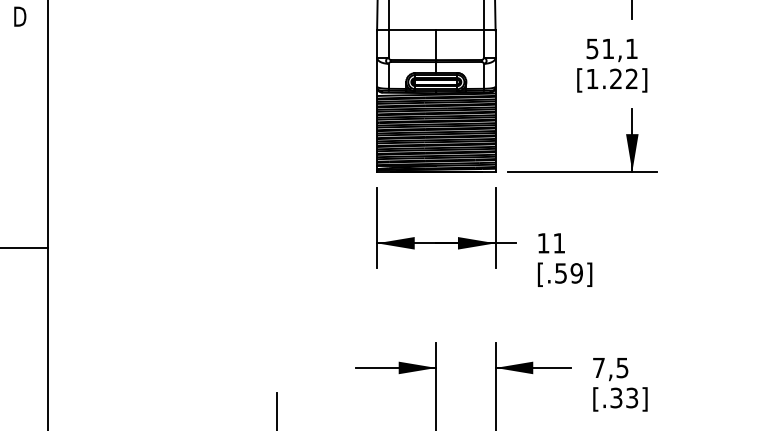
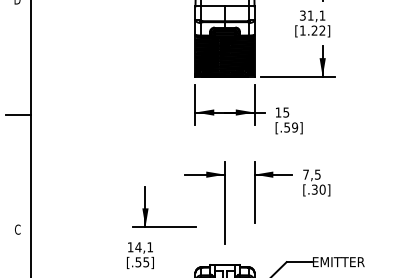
text: (591, 46) -> (302, 14), 51,1 -> 31,1
text: (559, 243) -> (286, 112), 11 -> 15
text: (631, 397) -> (322, 189), [.33] -> [.30]

